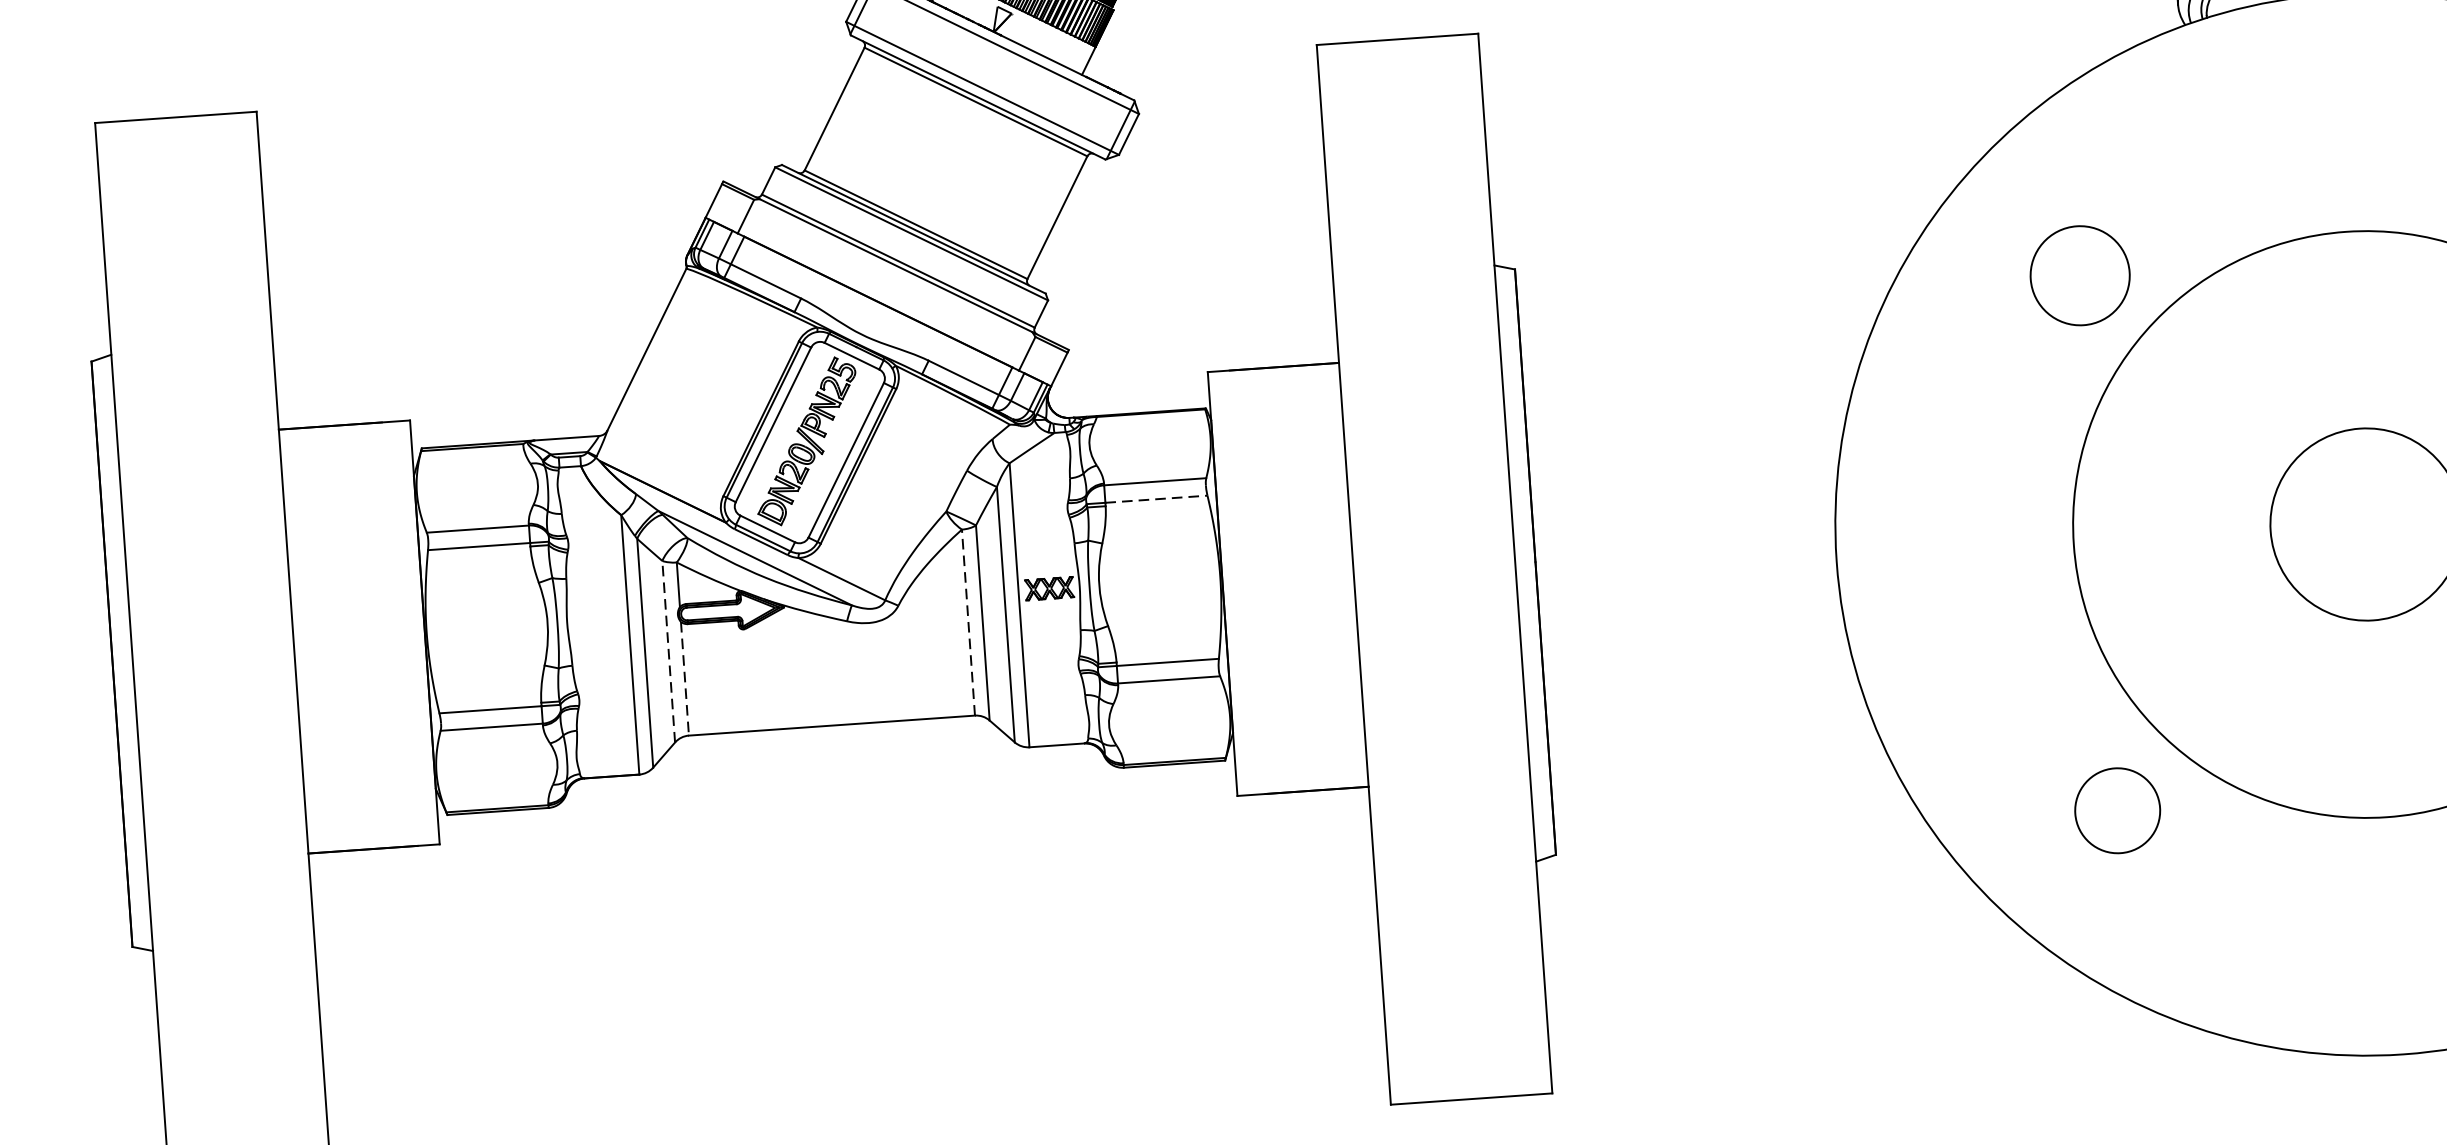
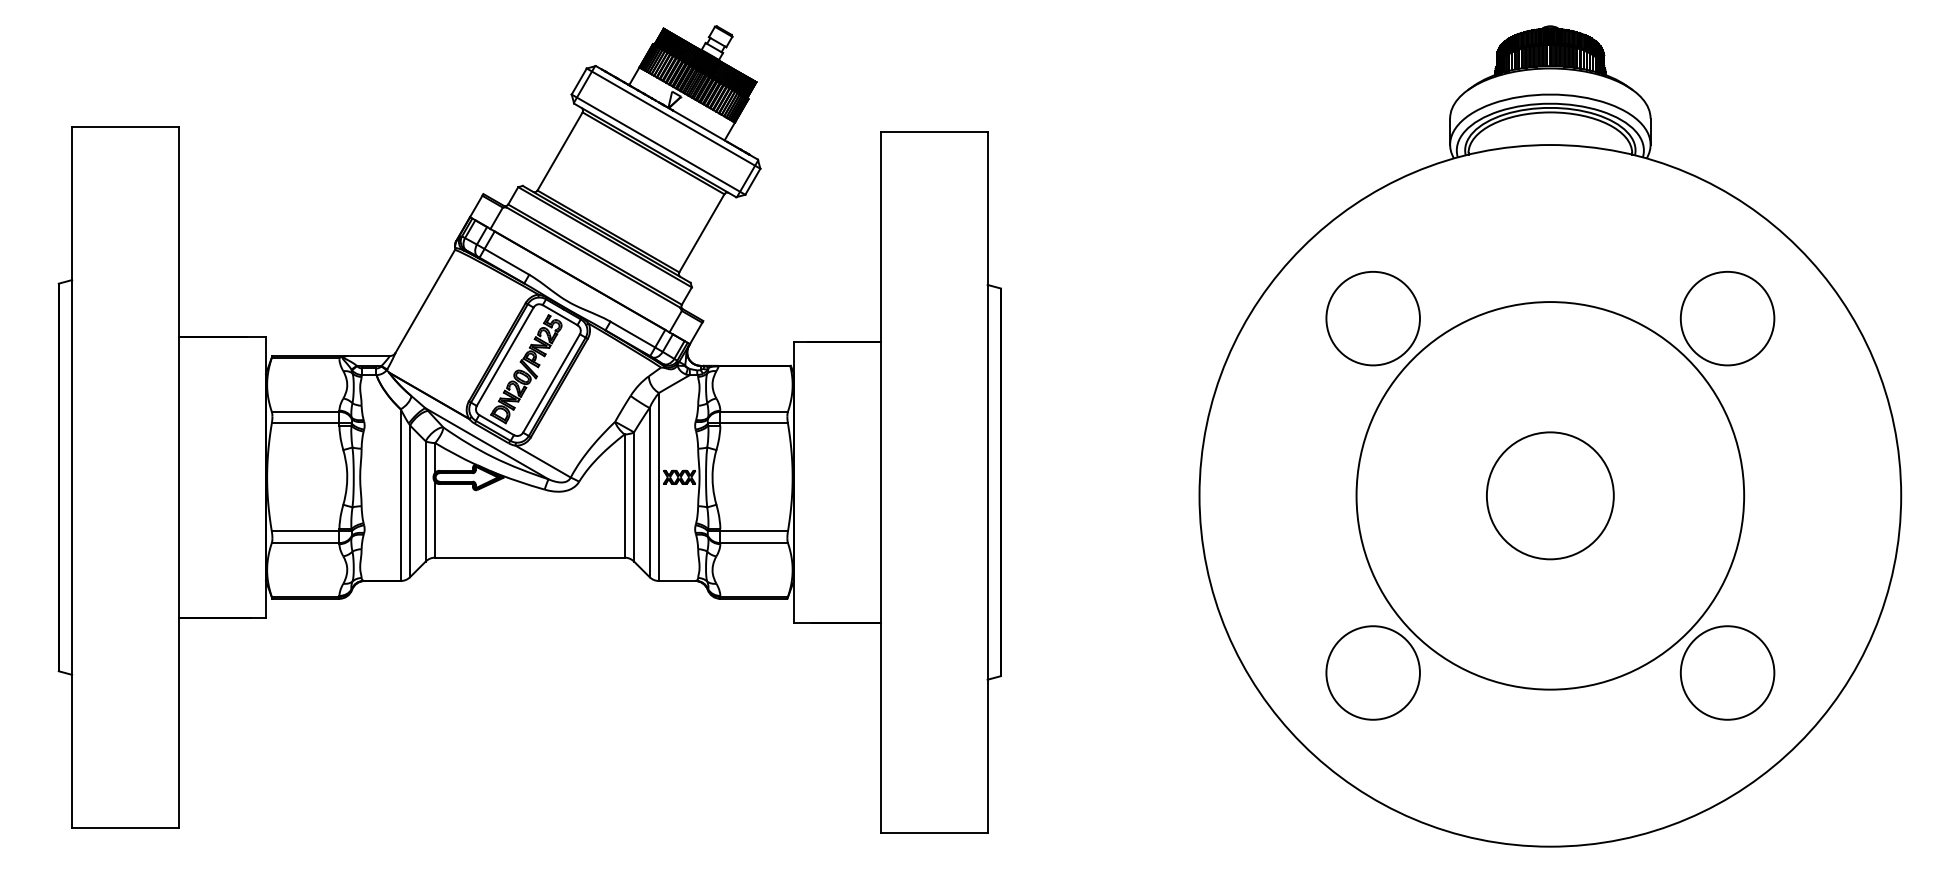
circle: (2079, 275) -> (1372, 318), size x1.43
line: (1156, 499) -> (754, 423), dashed -> solid
line: (968, 623) -> (624, 496), dashed -> solid
line: (668, 650) -> (425, 500), dashed -> solid
line: (685, 679) -> (435, 520), dashed -> solid
circle: (2116, 810) -> (1372, 672), size x1.67

